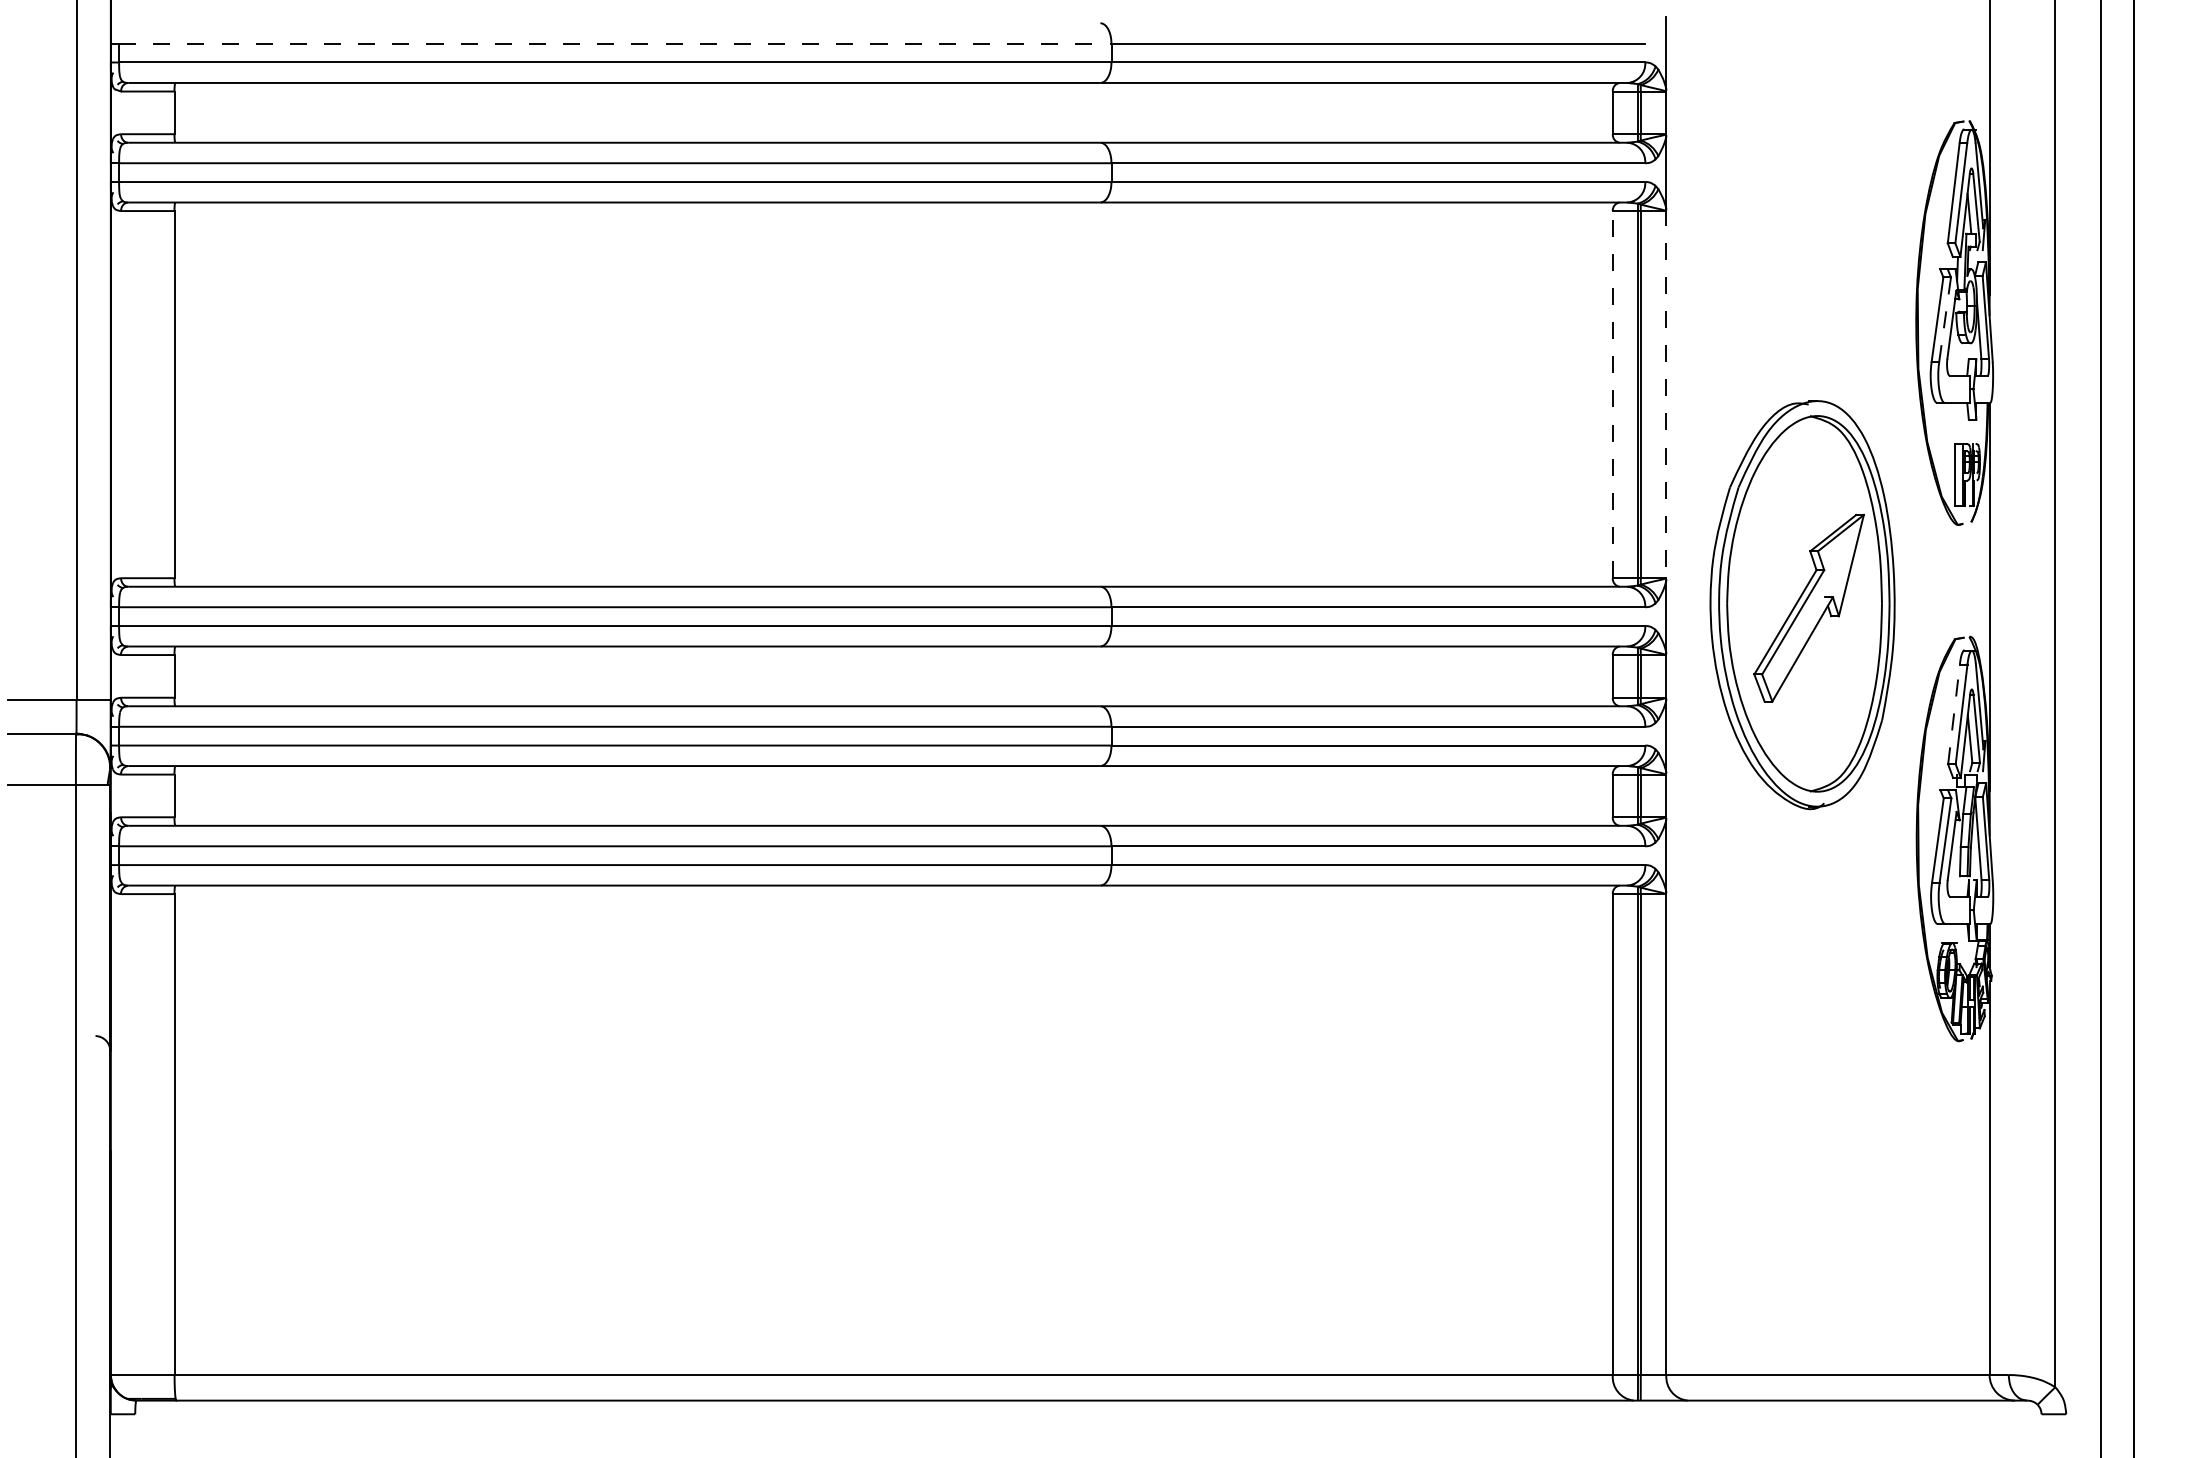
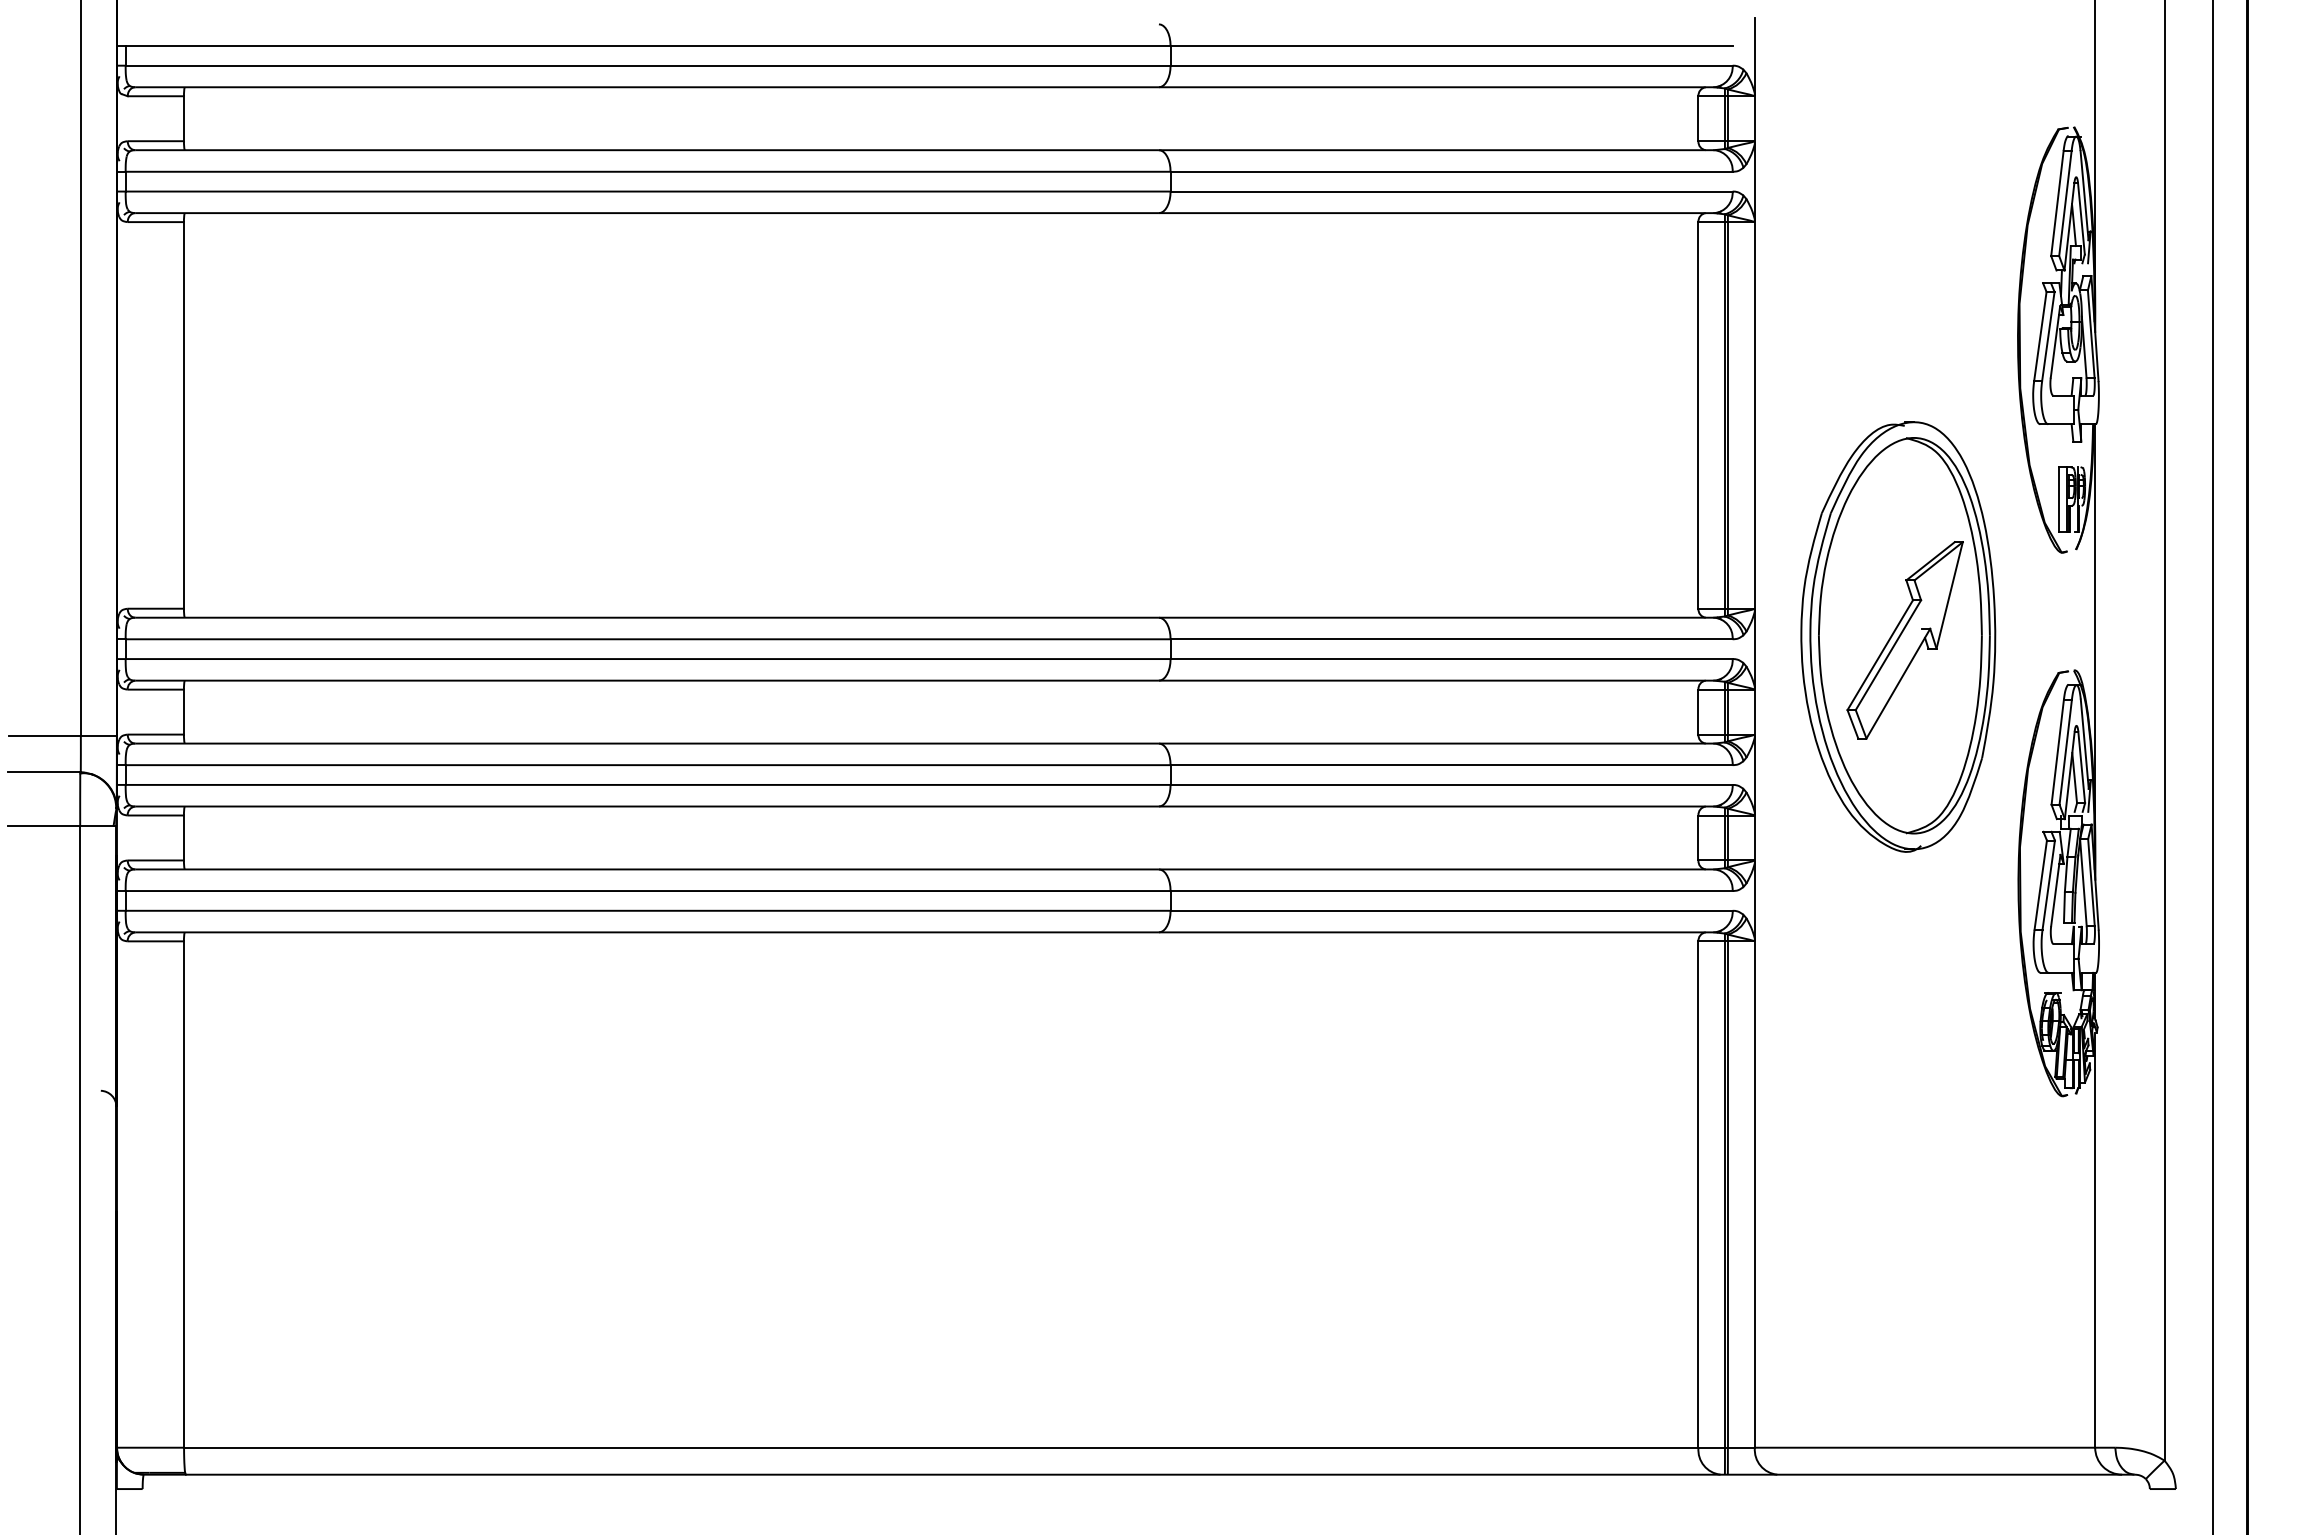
line: (615, 43) -> (648, 45), dashed -> solid
line: (1945, 319) -> (2048, 336), dashed -> solid
line: (1612, 393) -> (1698, 414), dashed -> solid
line: (1666, 394) -> (1754, 415), dashed -> solid
line: (1953, 714) -> (2057, 752), dashed -> solid

